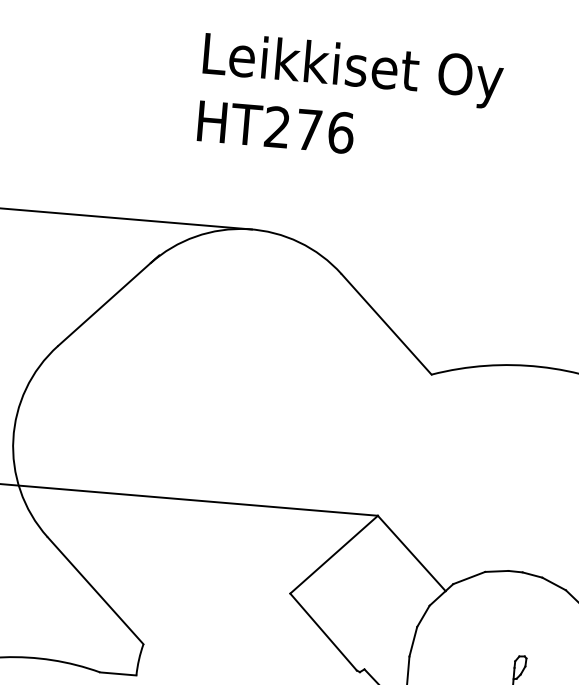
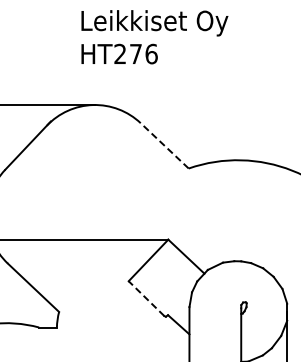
text: (349, 99) -> (154, 37), moved
line: (386, 323) -> (164, 145), solid -> dashed
line: (323, 631) -> (146, 298), solid -> dashed

